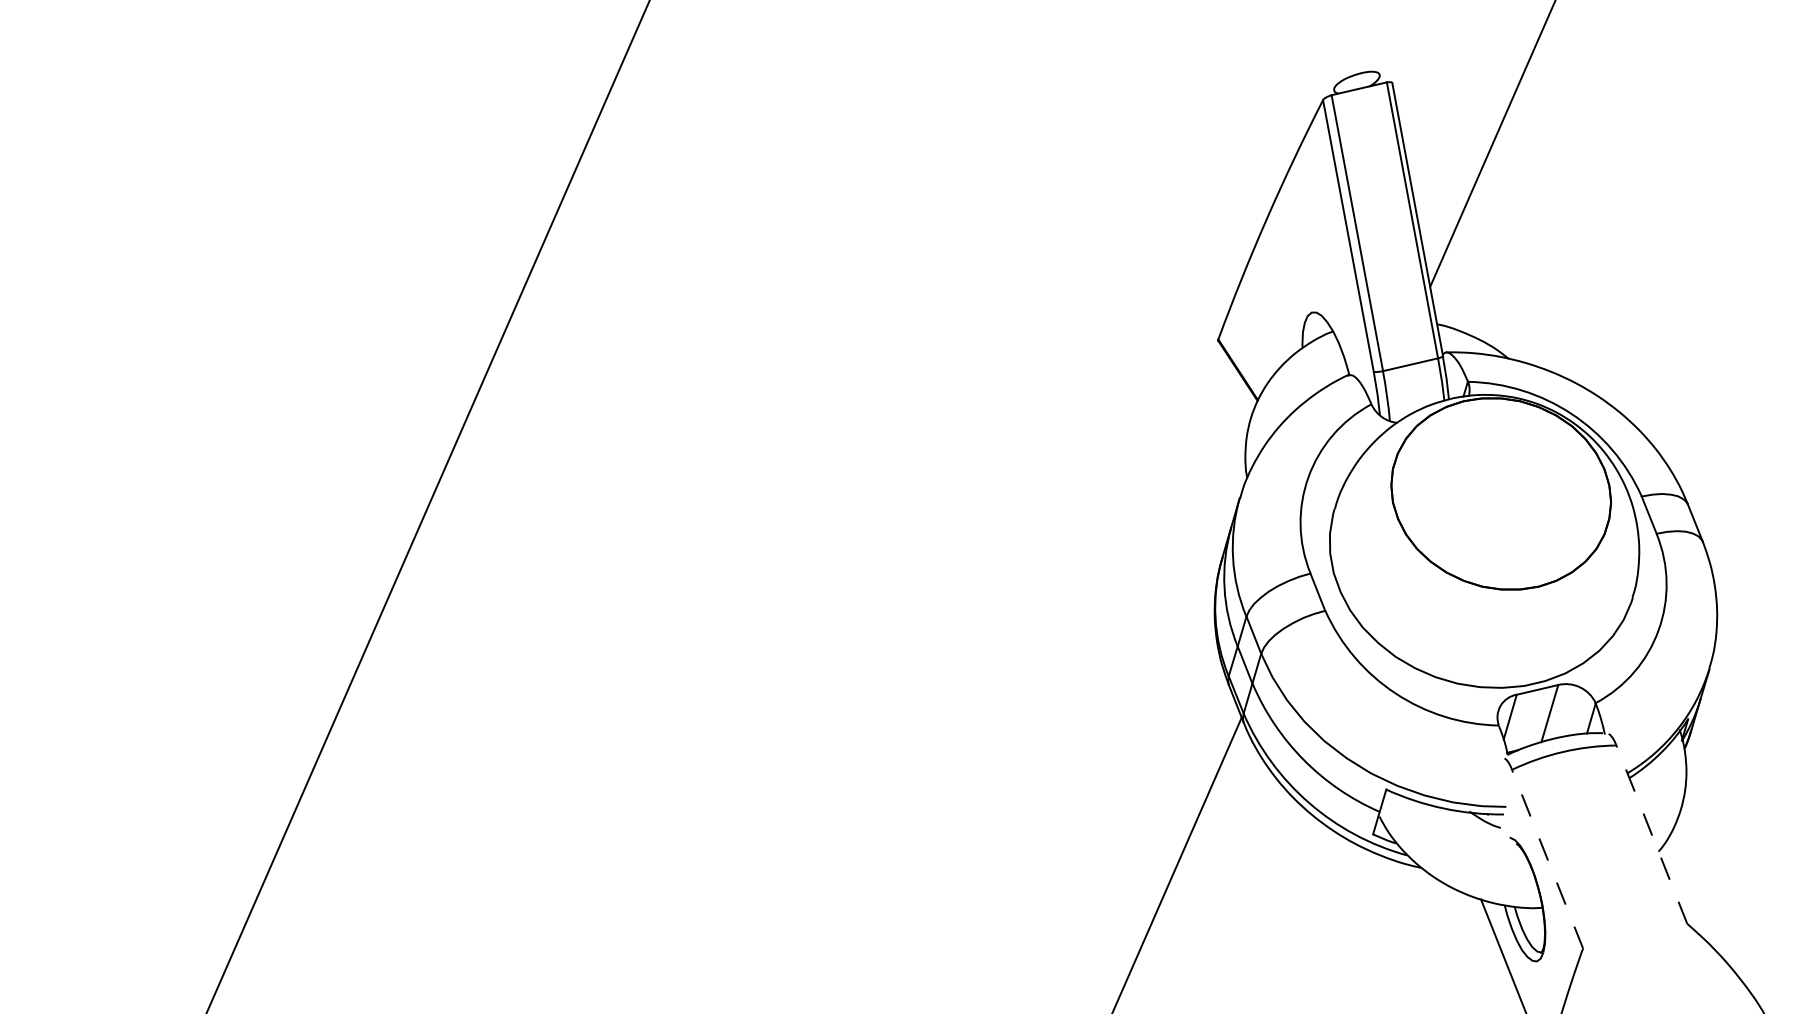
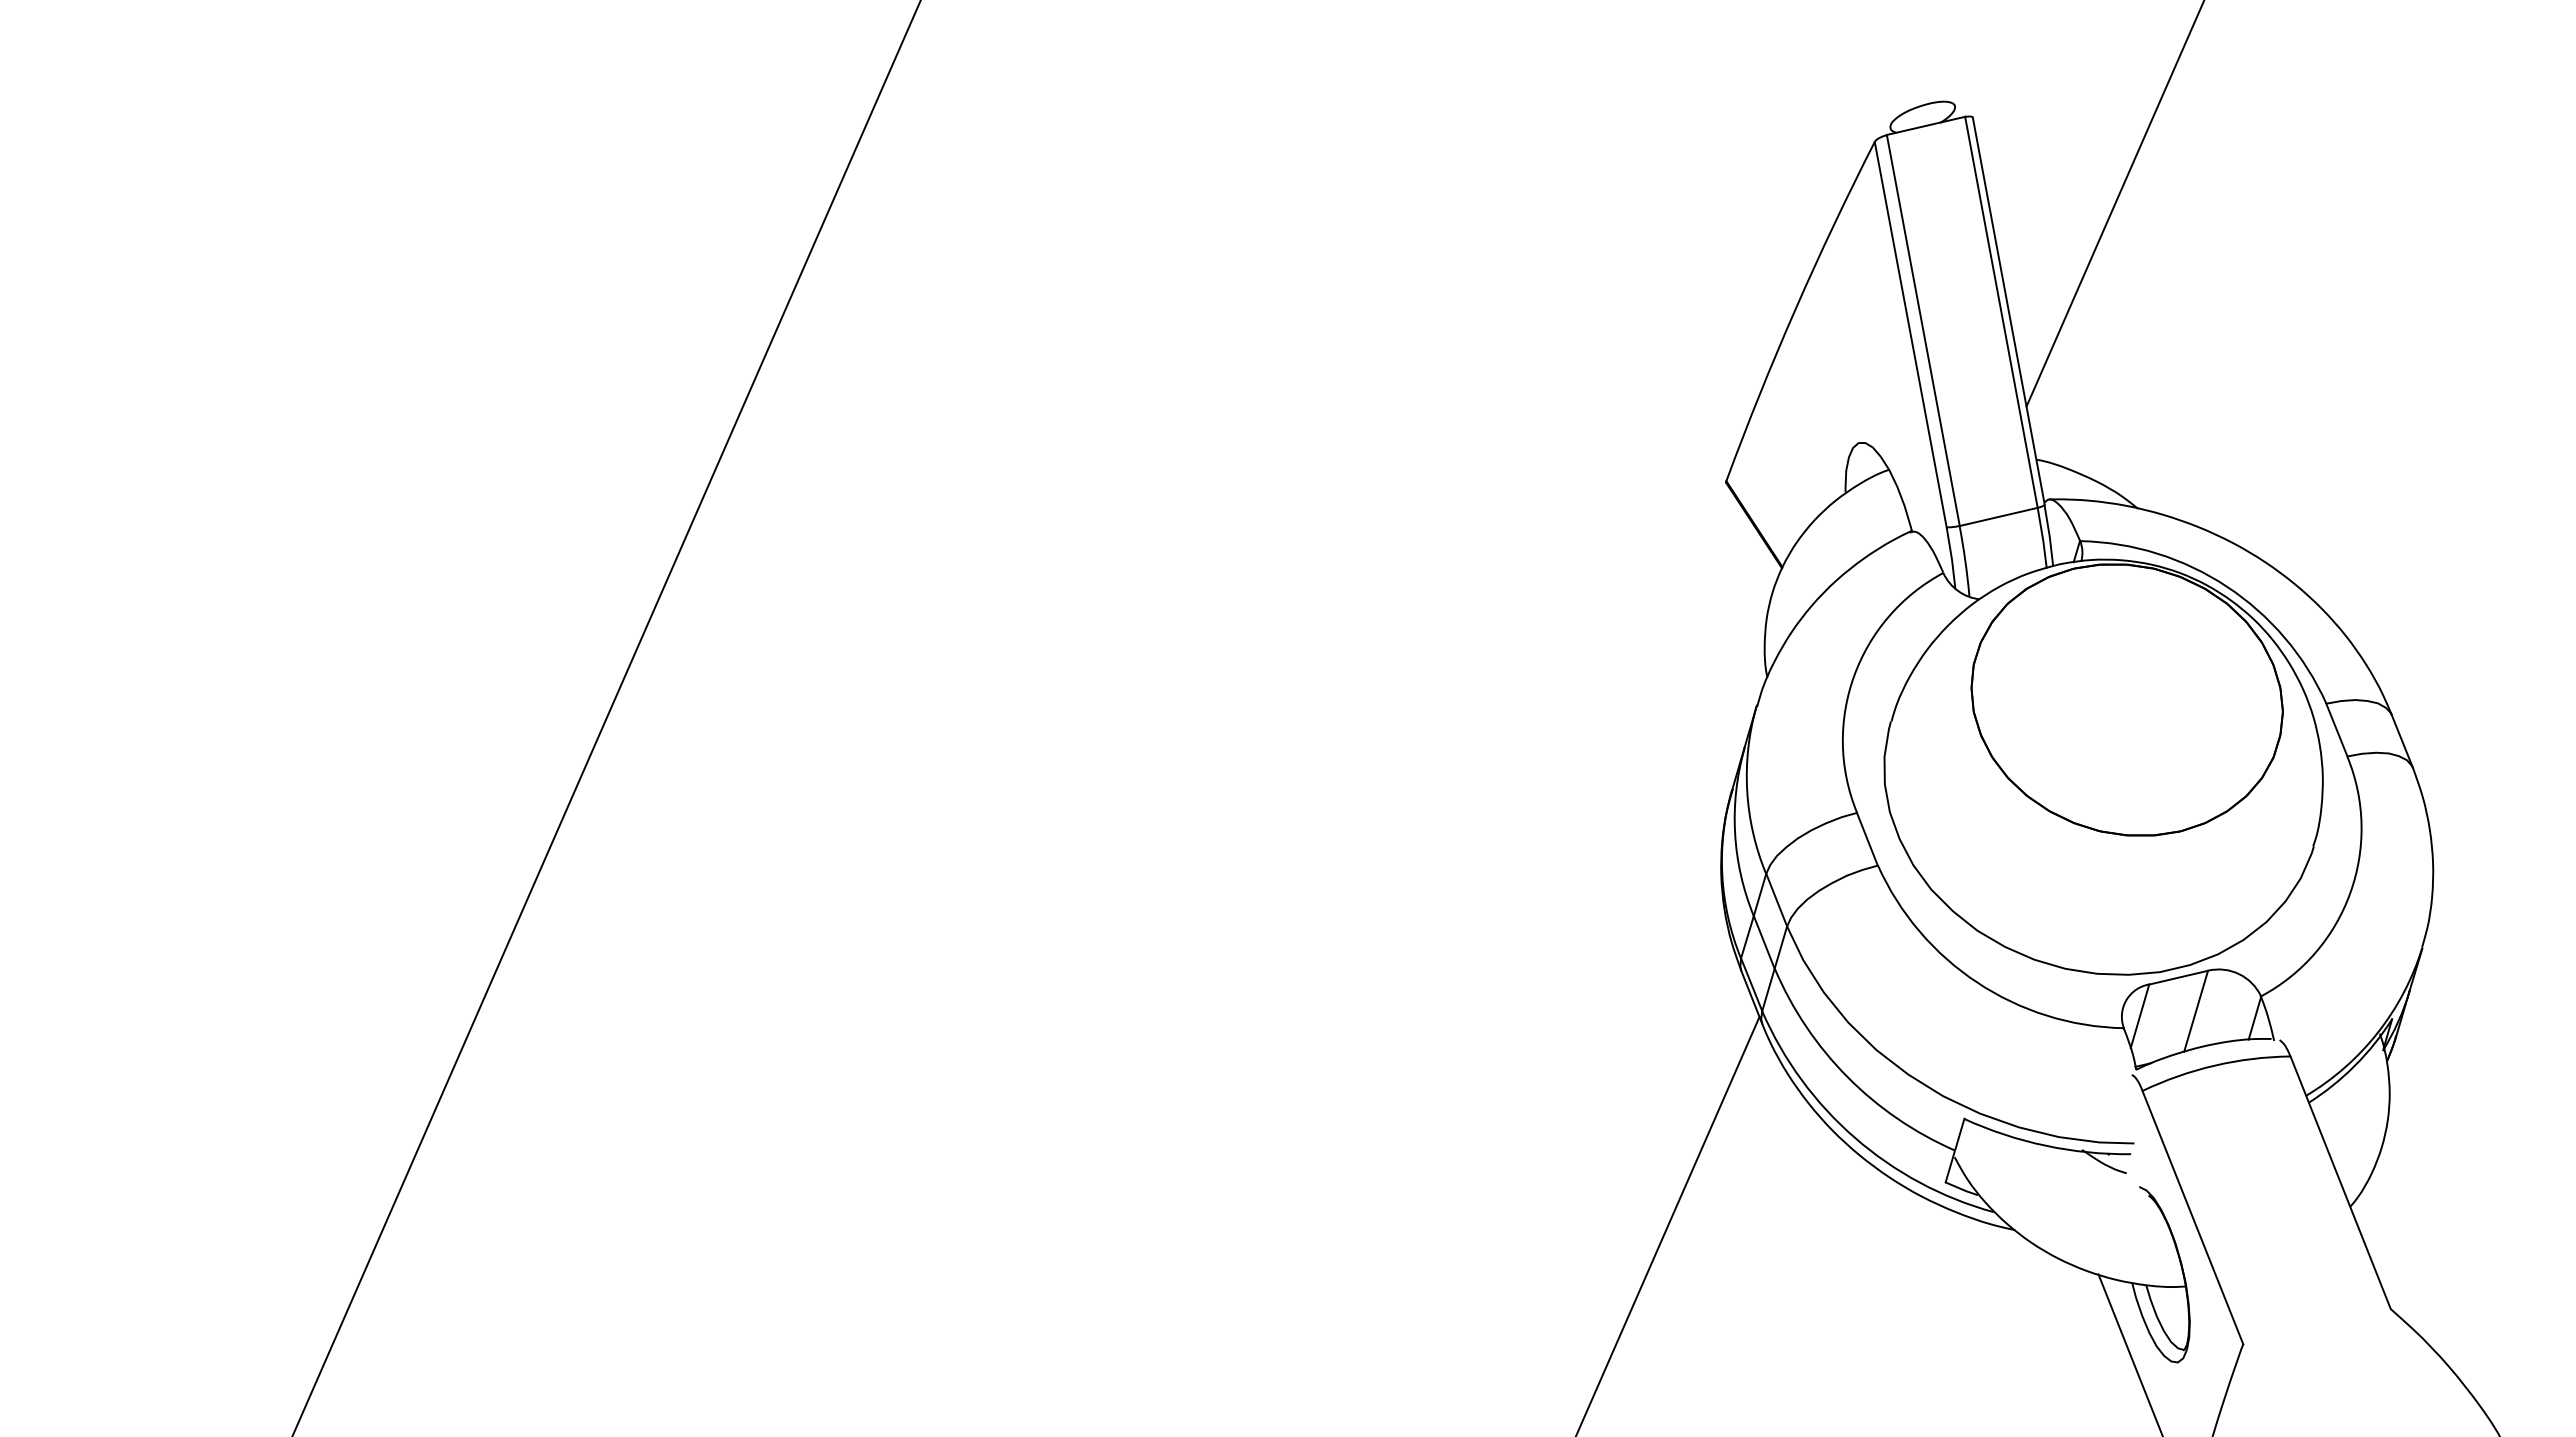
line: (1651, 834) -> (2340, 1182), dashed -> solid
line: (1547, 859) -> (2192, 1217), dashed -> solid

